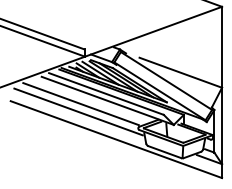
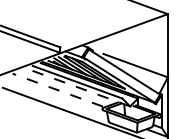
line: (107, 100) -> (78, 87), solid -> dashed
line: (80, 103) -> (57, 89), solid -> dashed
line: (78, 111) -> (55, 95), removed

